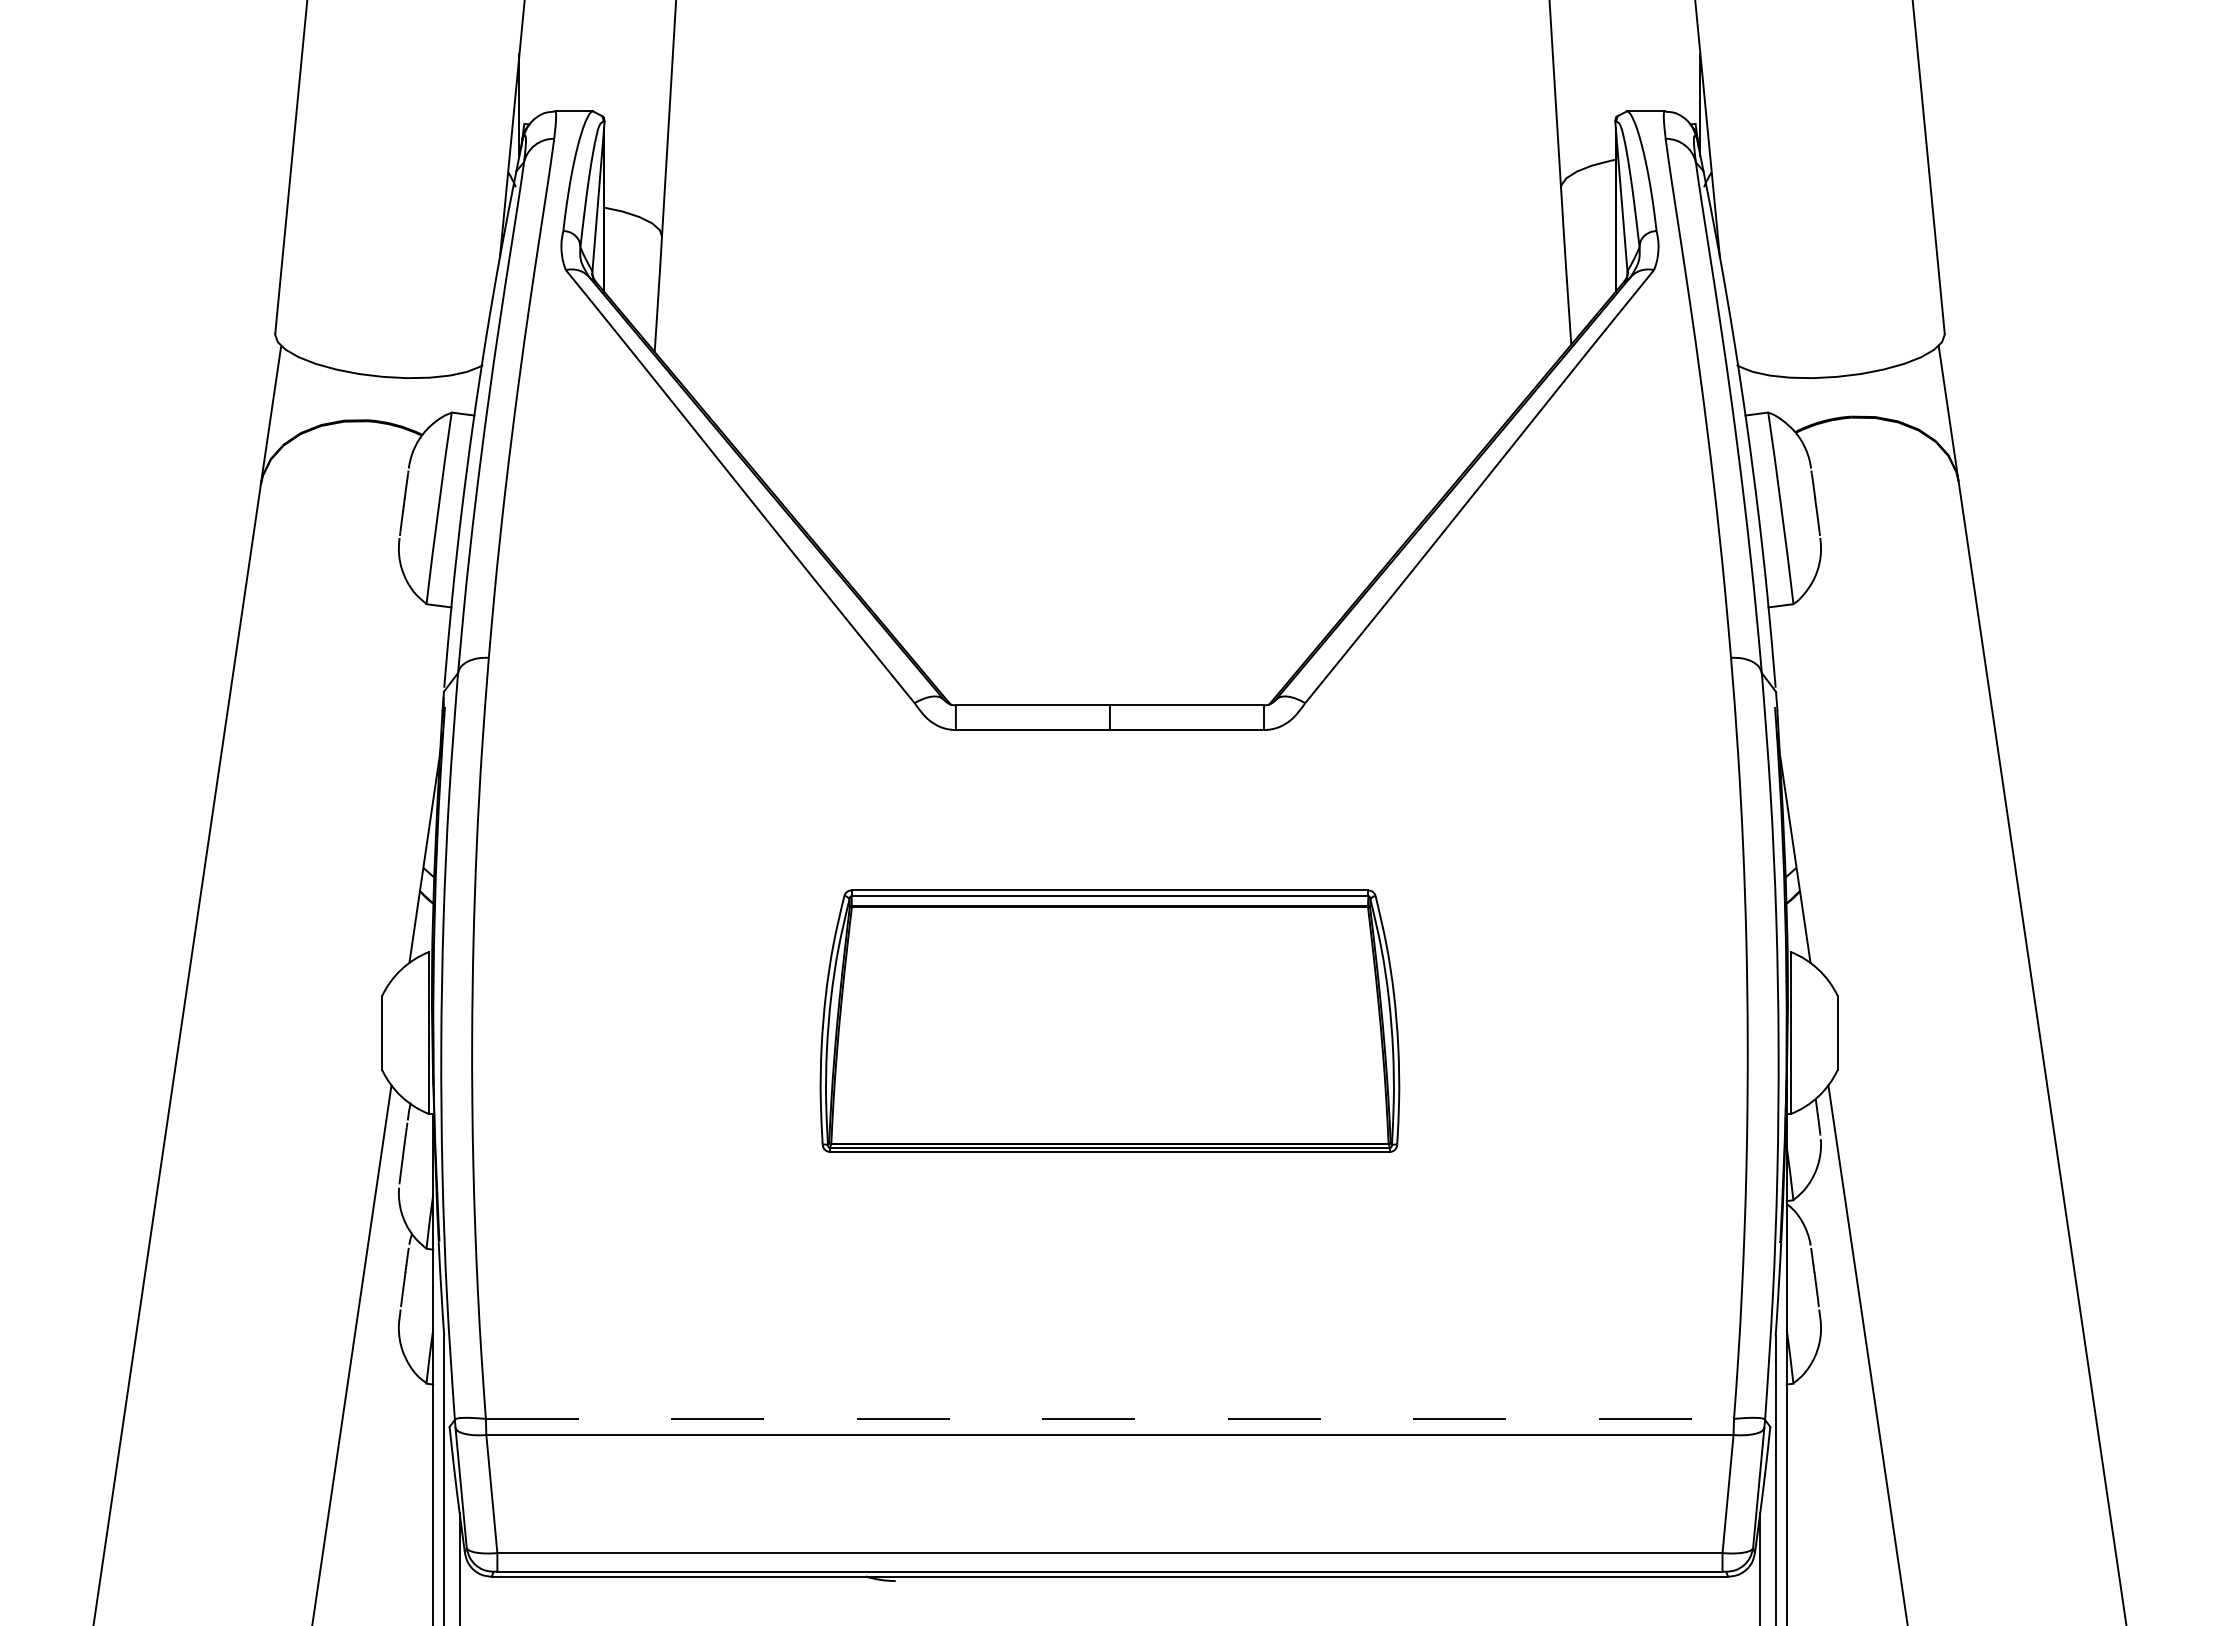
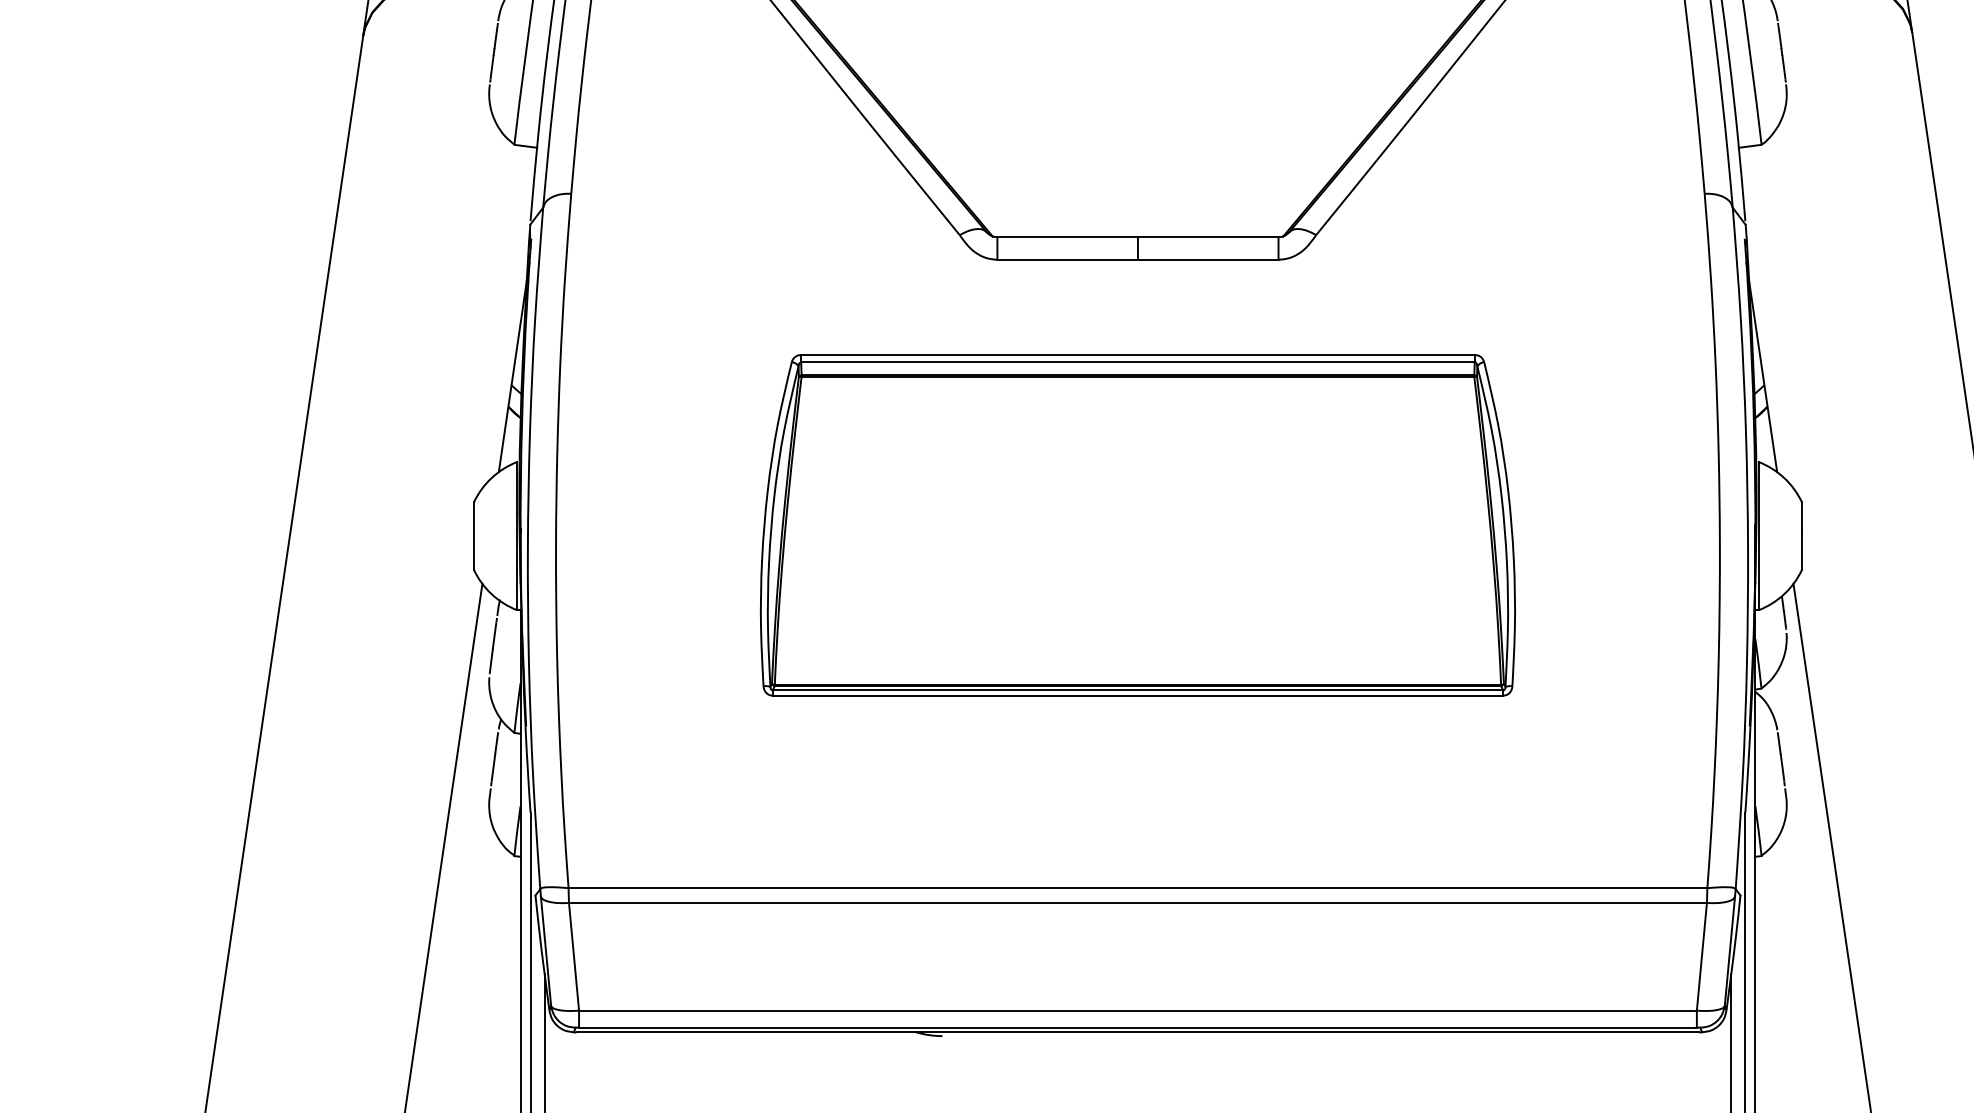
part: (1109, 1020) -> (1137, 524), size x1.43
line: (1110, 1418) -> (1138, 887), dashed -> solid

